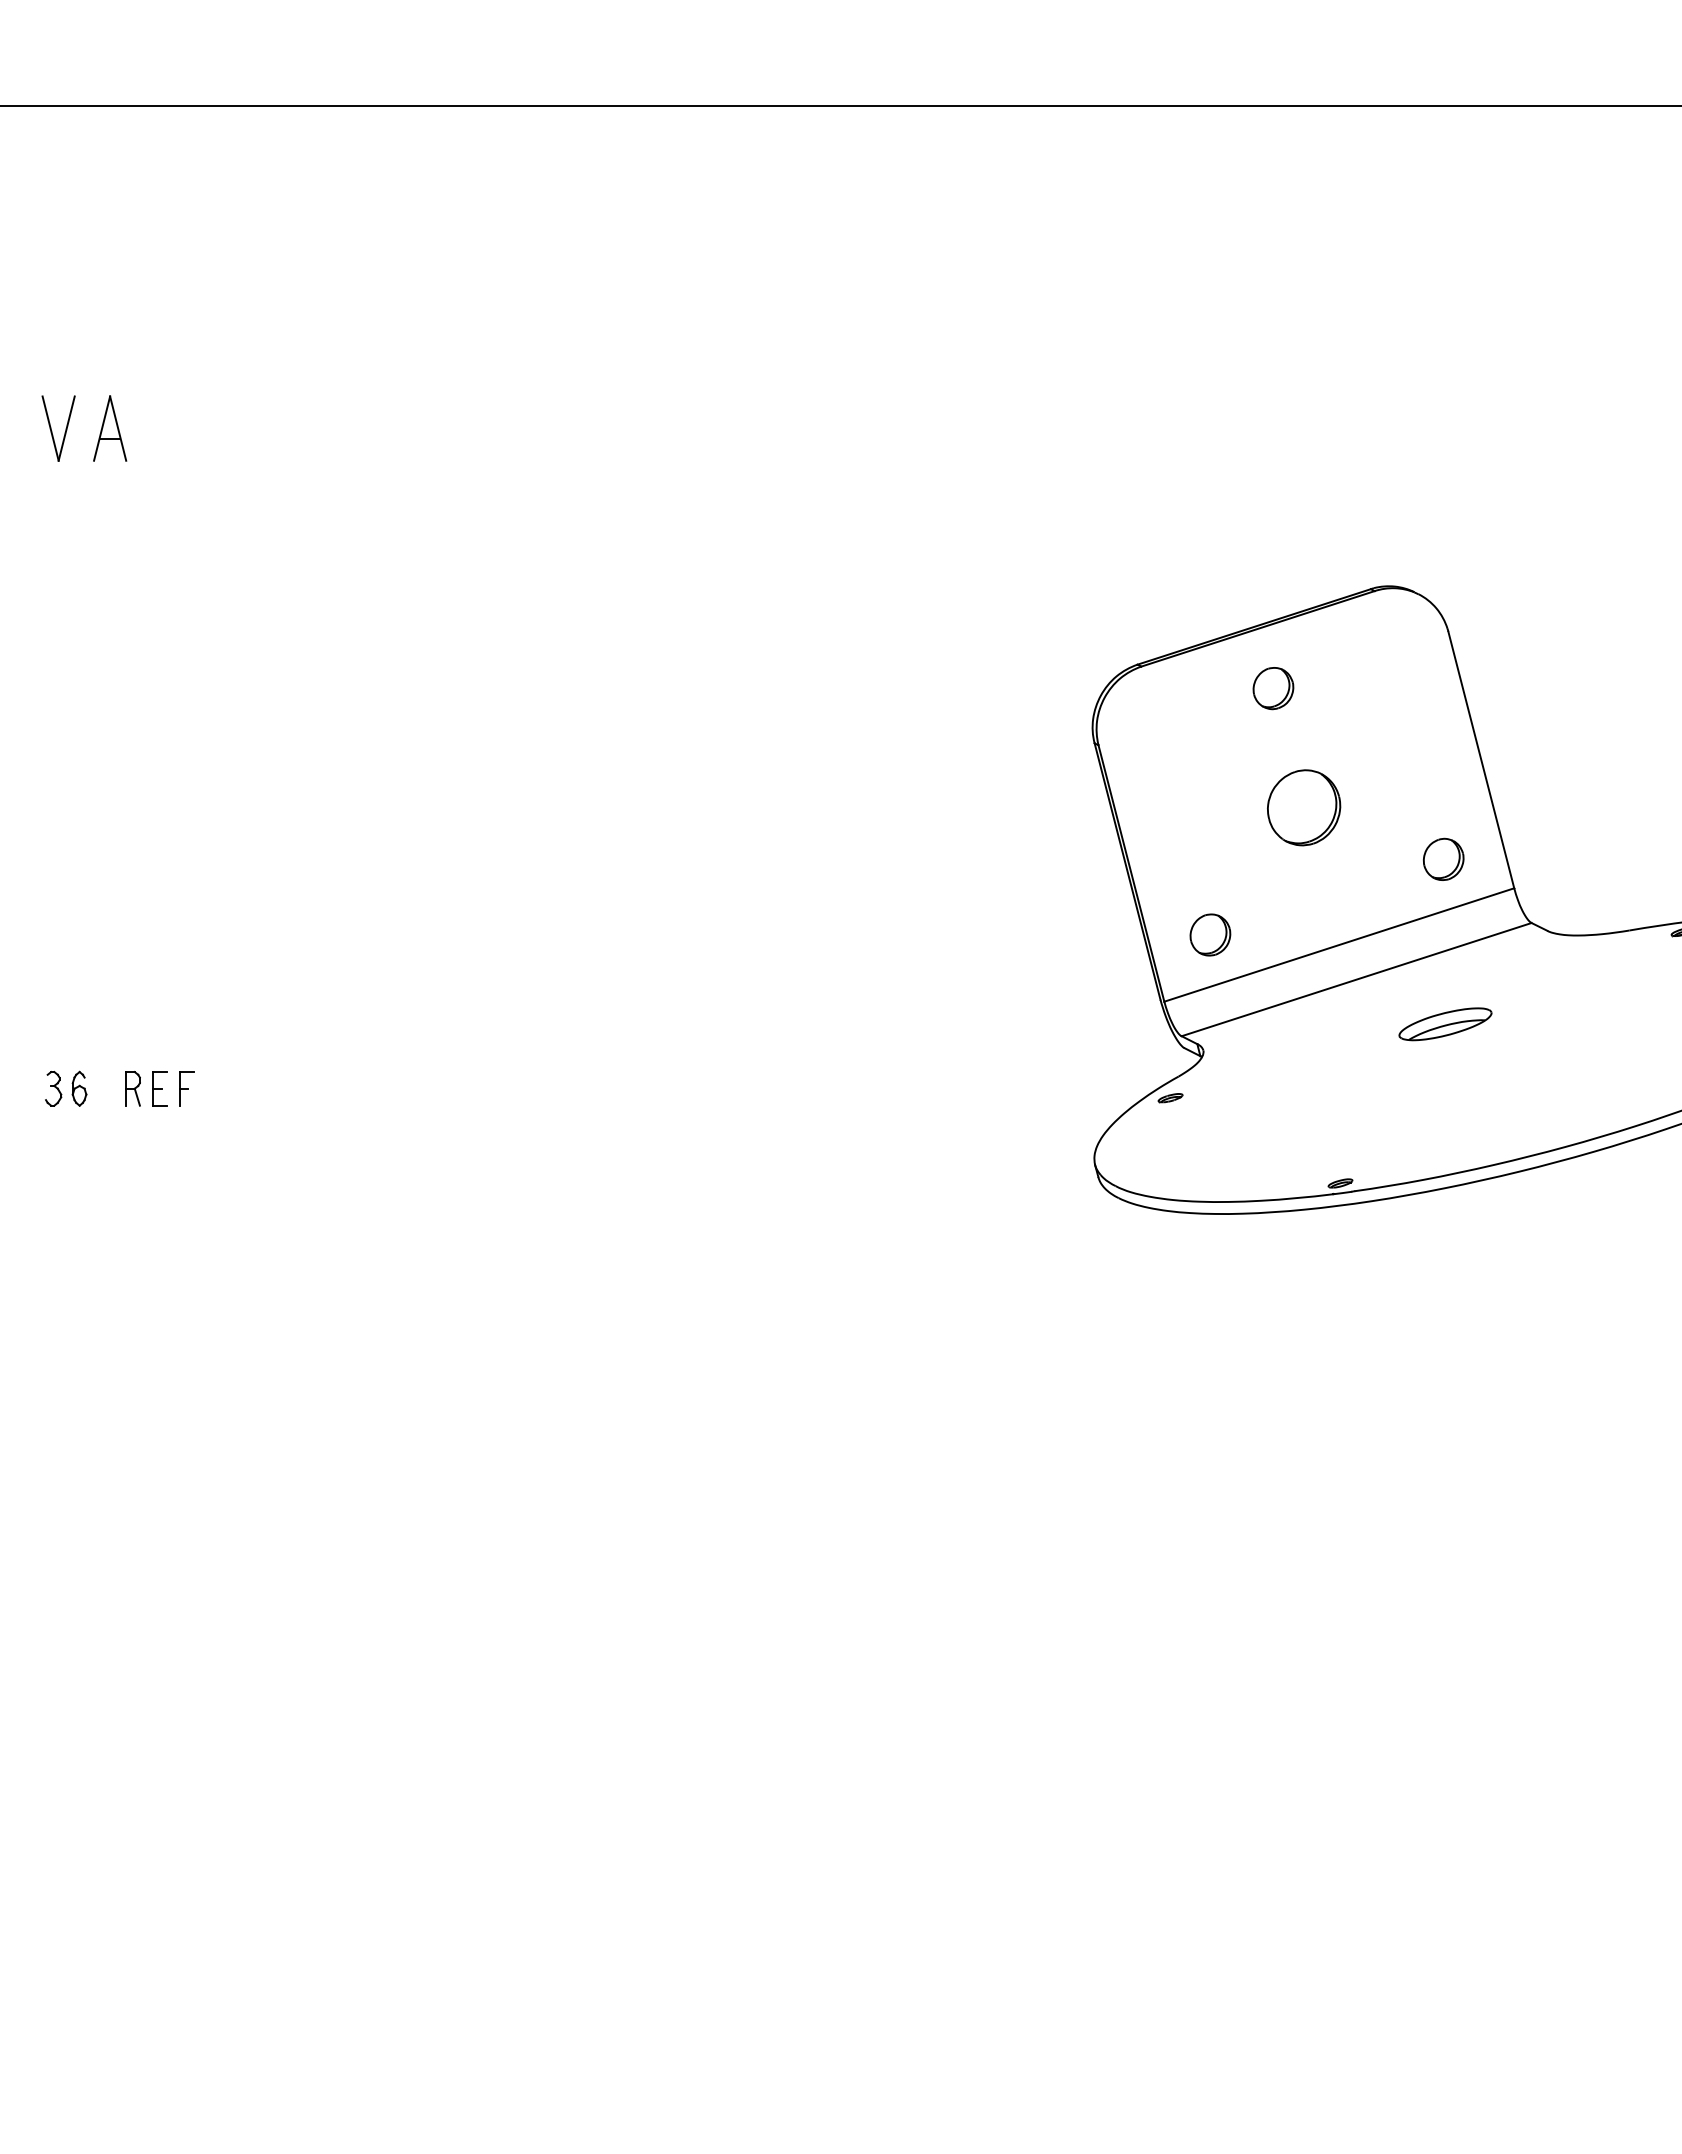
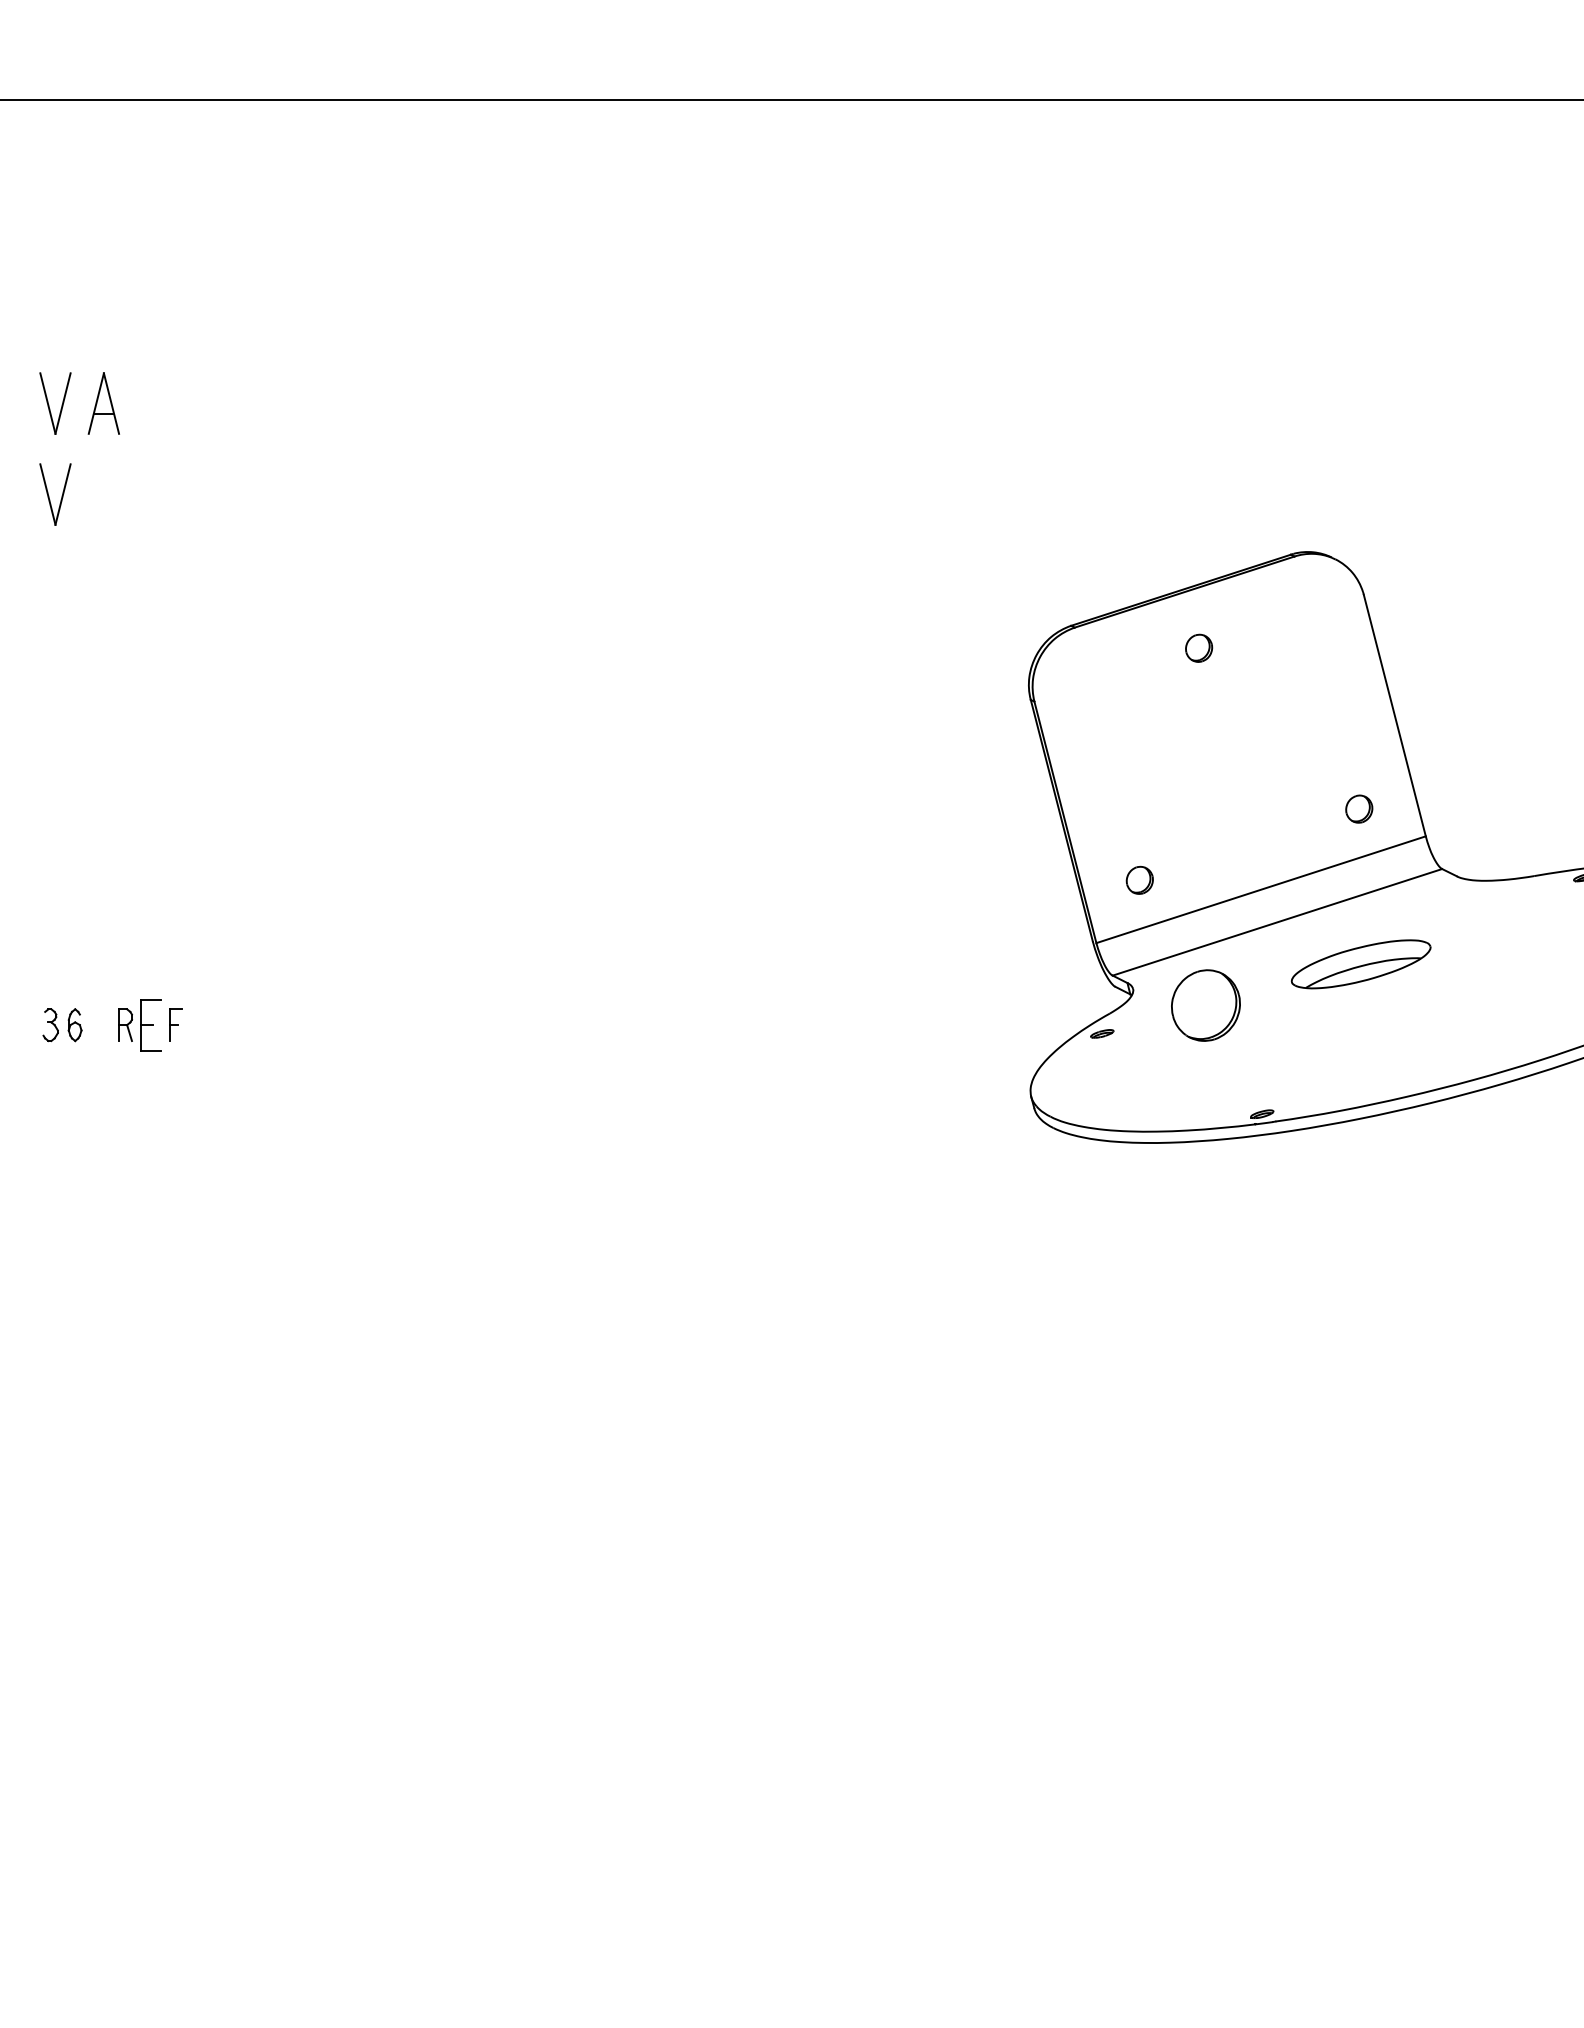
part: (52, 526) -> (49, 495), added
part: (1272, 688) -> (1198, 648), size x0.7
part: (1303, 807) -> (1205, 1005), moved
part: (1442, 858) -> (1358, 808), size x0.7
part: (1210, 935) -> (1139, 880), size x0.7
part: (1444, 1024) -> (1360, 964), size x1.6
part: (159, 1088) -> (150, 1024), size x1.6

